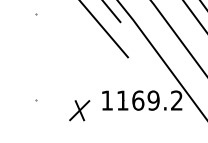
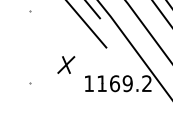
part: (79, 110) -> (66, 64), moved

